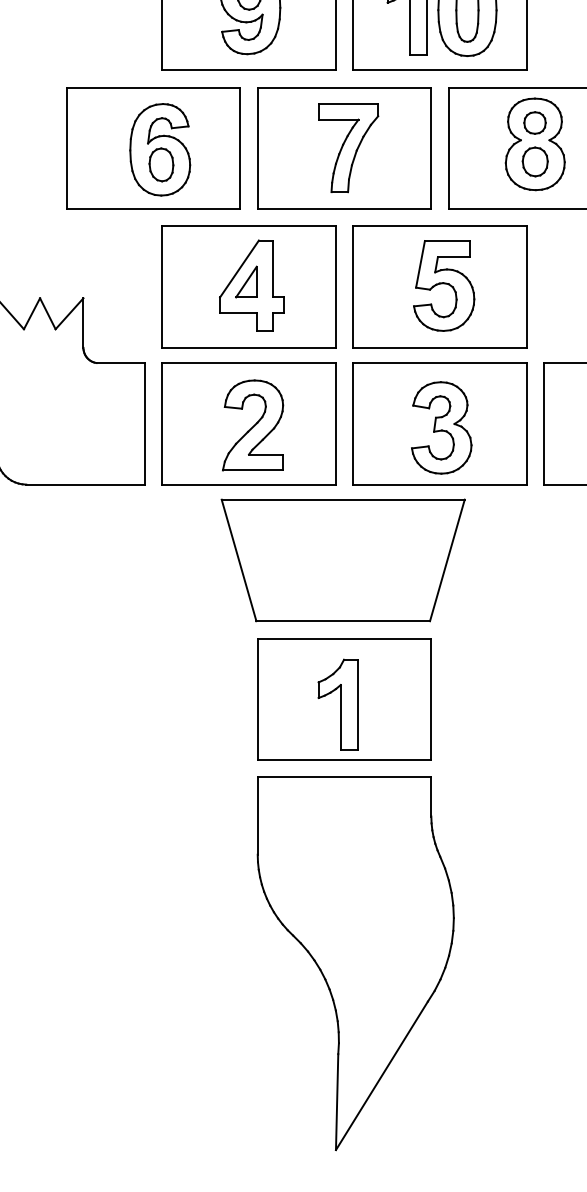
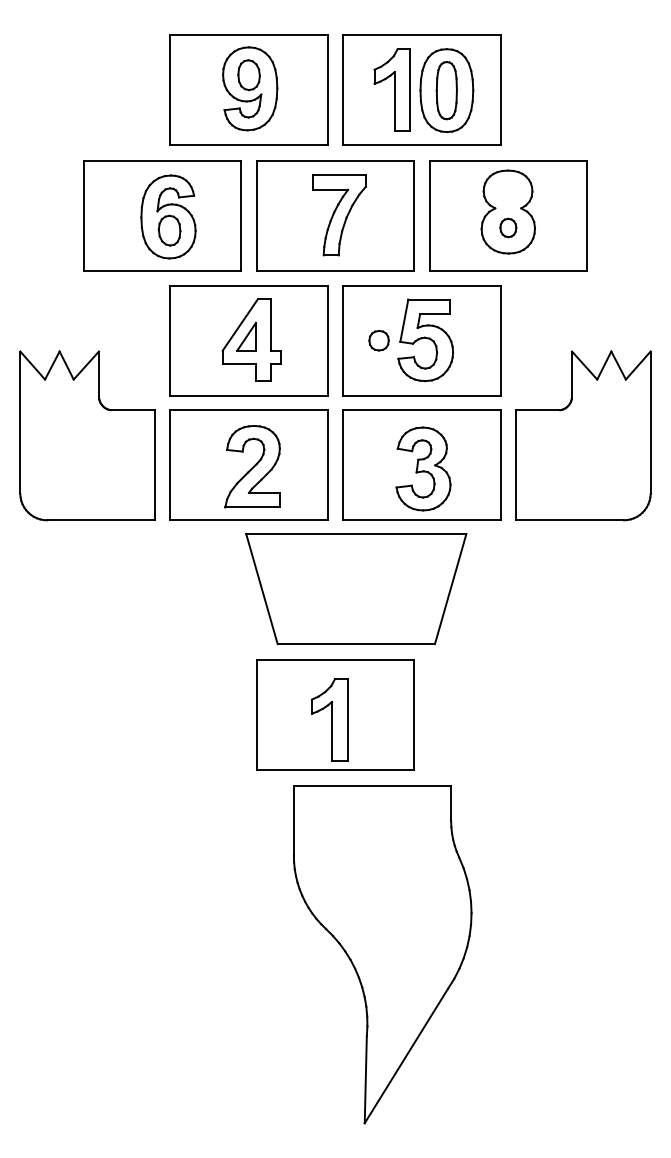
part: (534, 122) -> (378, 340), moved
part: (535, 161) -> (508, 227), size x0.7
part: (343, 560) -> (356, 589), moved
part: (355, 963) -> (382, 954), moved

